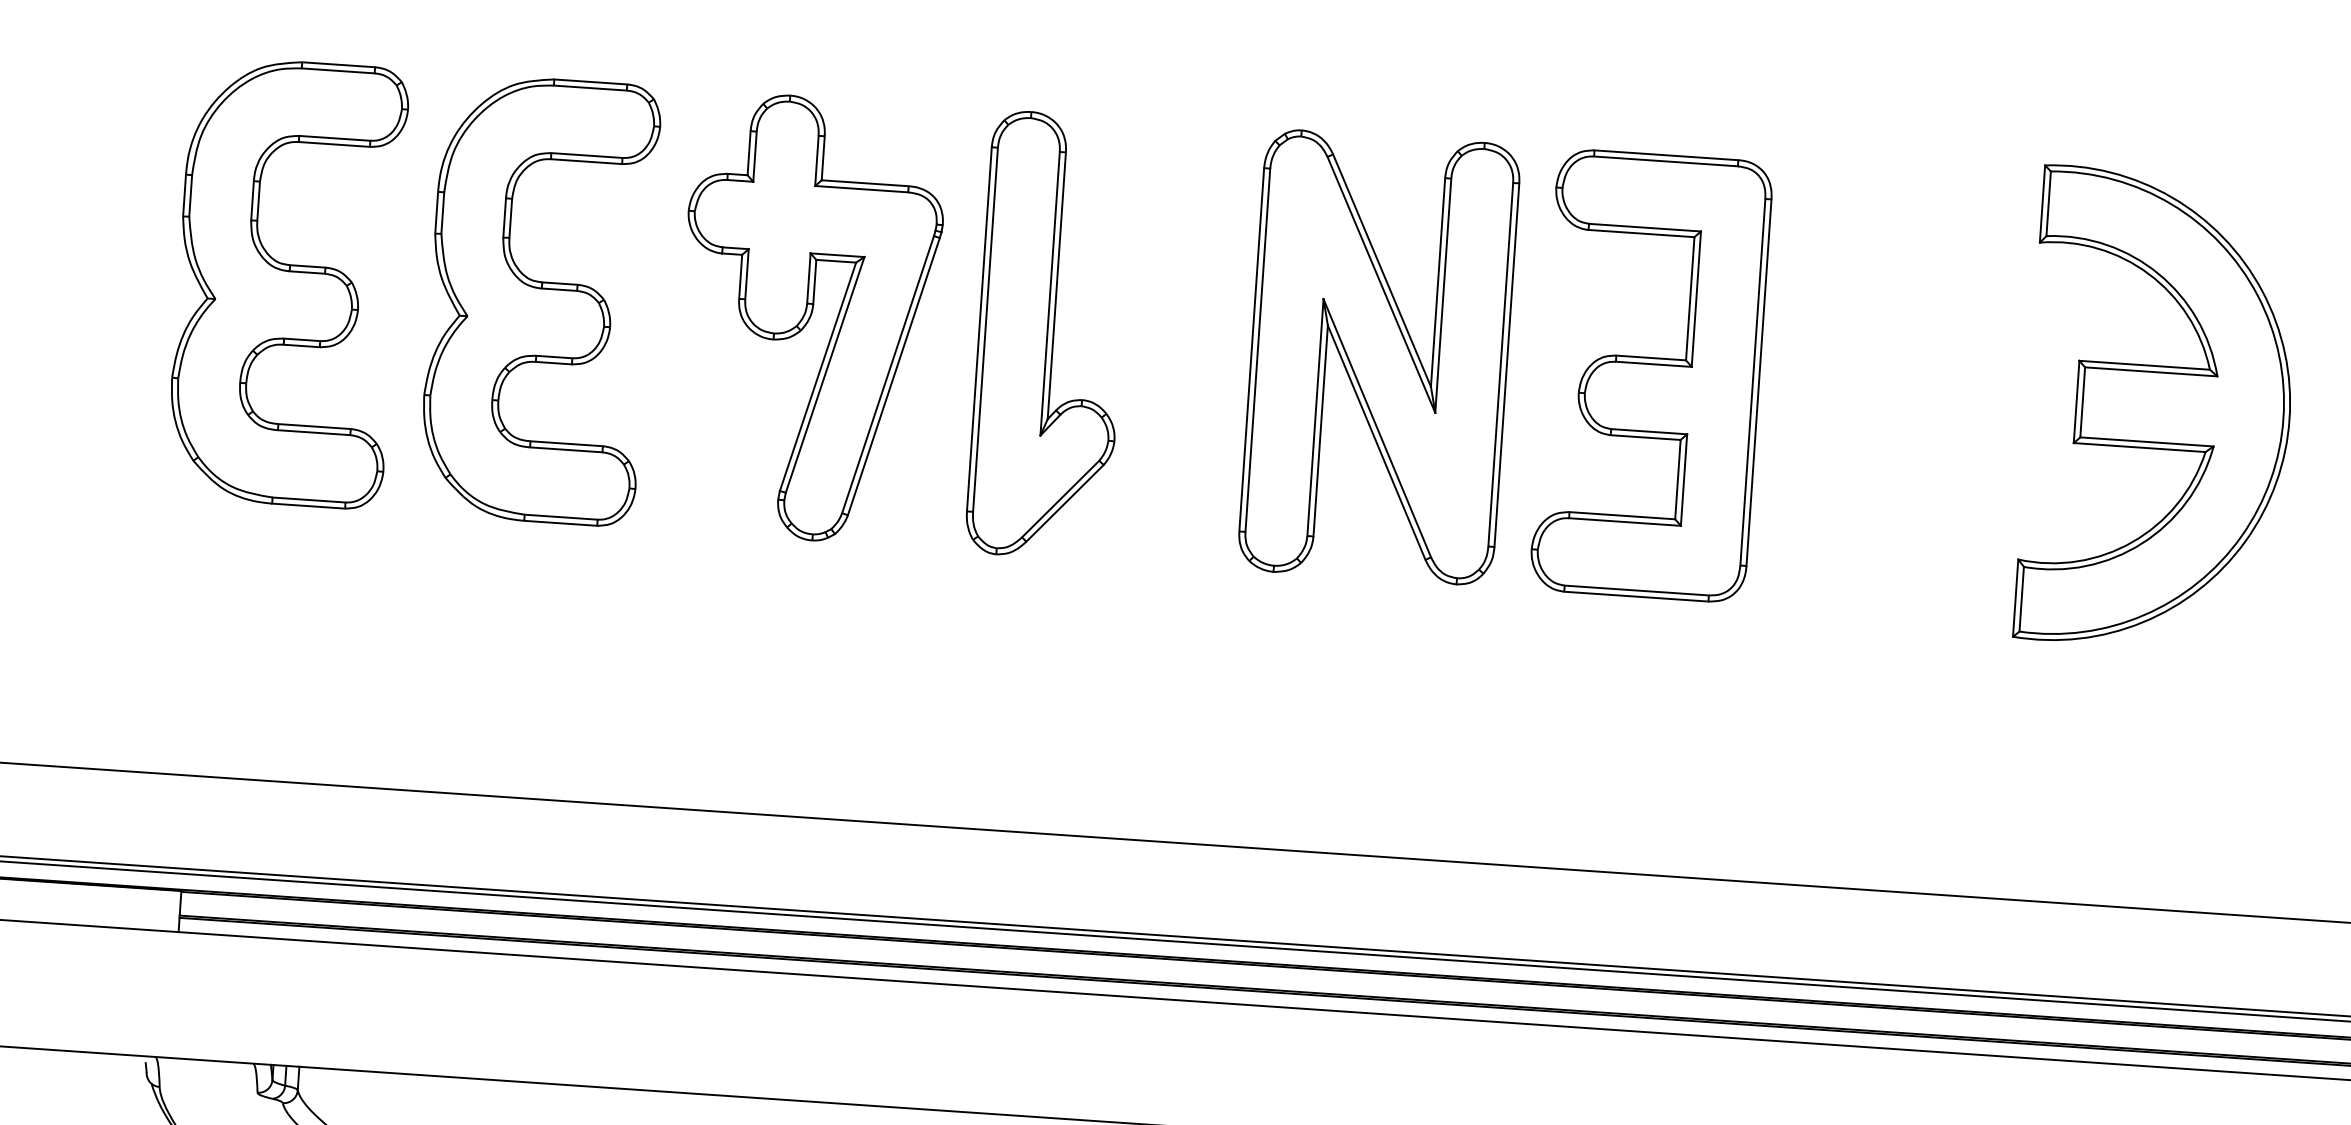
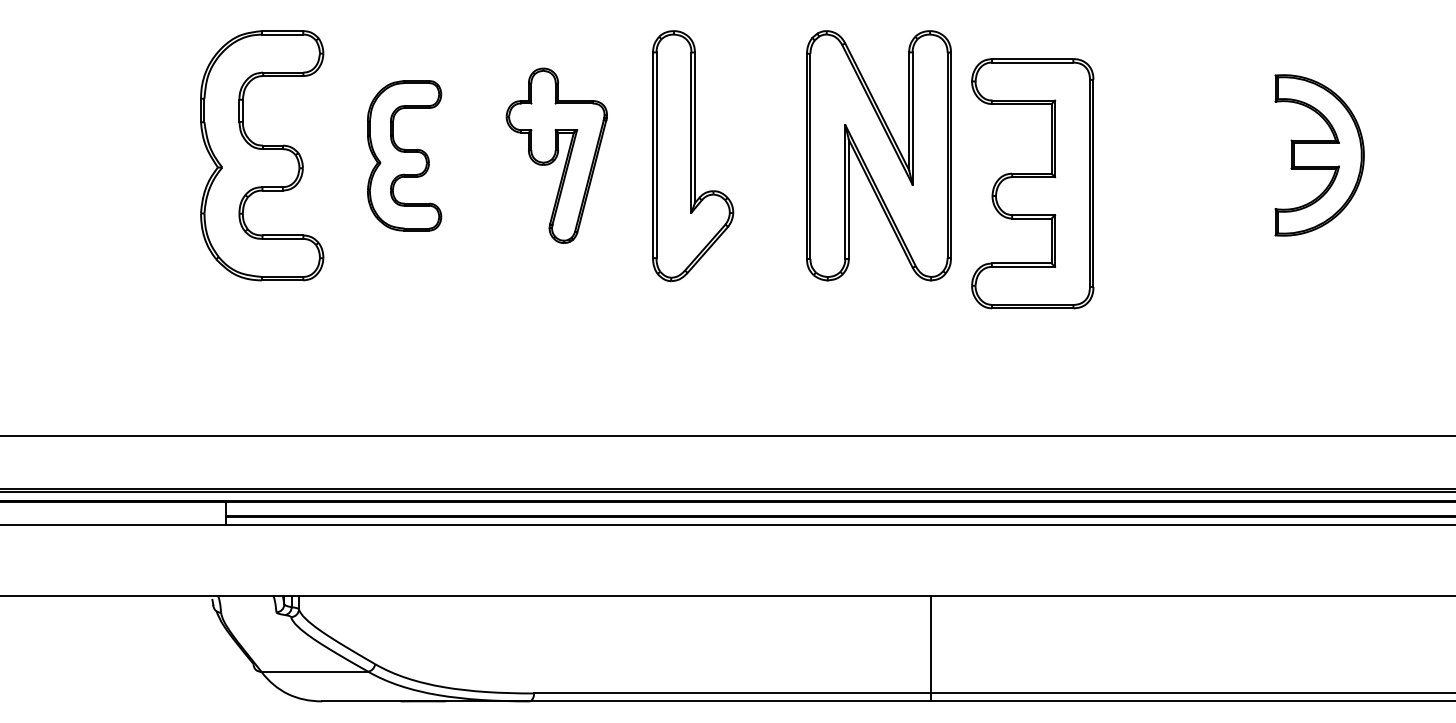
part: (539, 299) -> (404, 155), size x0.6
part: (808, 318) -> (556, 155), size x0.7
part: (1651, 375) -> (1032, 183), moved
part: (2159, 410) -> (1319, 155), size x0.6

